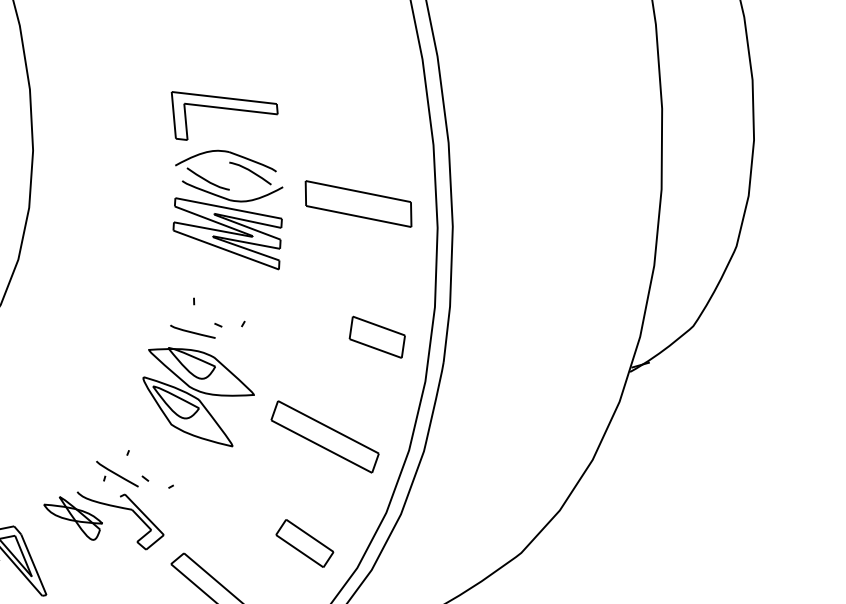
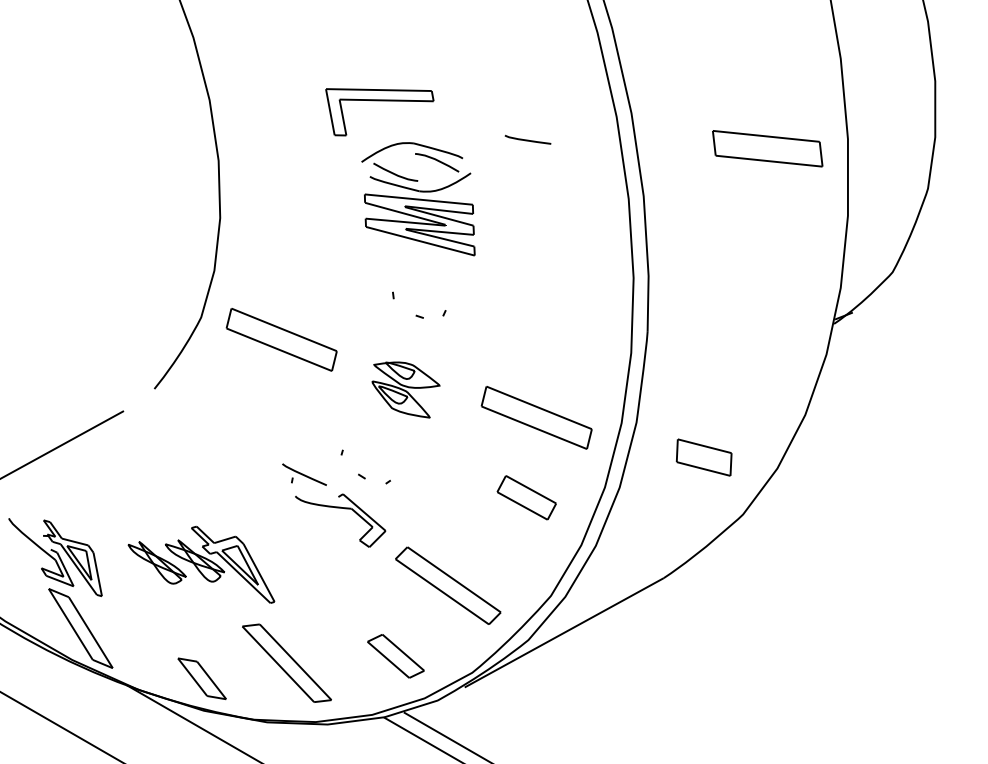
part: (223, 109) -> (379, 101), moved
part: (358, 203) -> (767, 148), moved
part: (192, 331) -> (527, 139), moved
part: (78, 334) -> (281, 339), added
part: (376, 337) -> (703, 457), moved
part: (197, 396) -> (405, 389), size x0.6
part: (117, 473) -> (304, 474), moved
part: (71, 517) -> (292, 522), removed
part: (304, 543) -> (526, 497), moved

